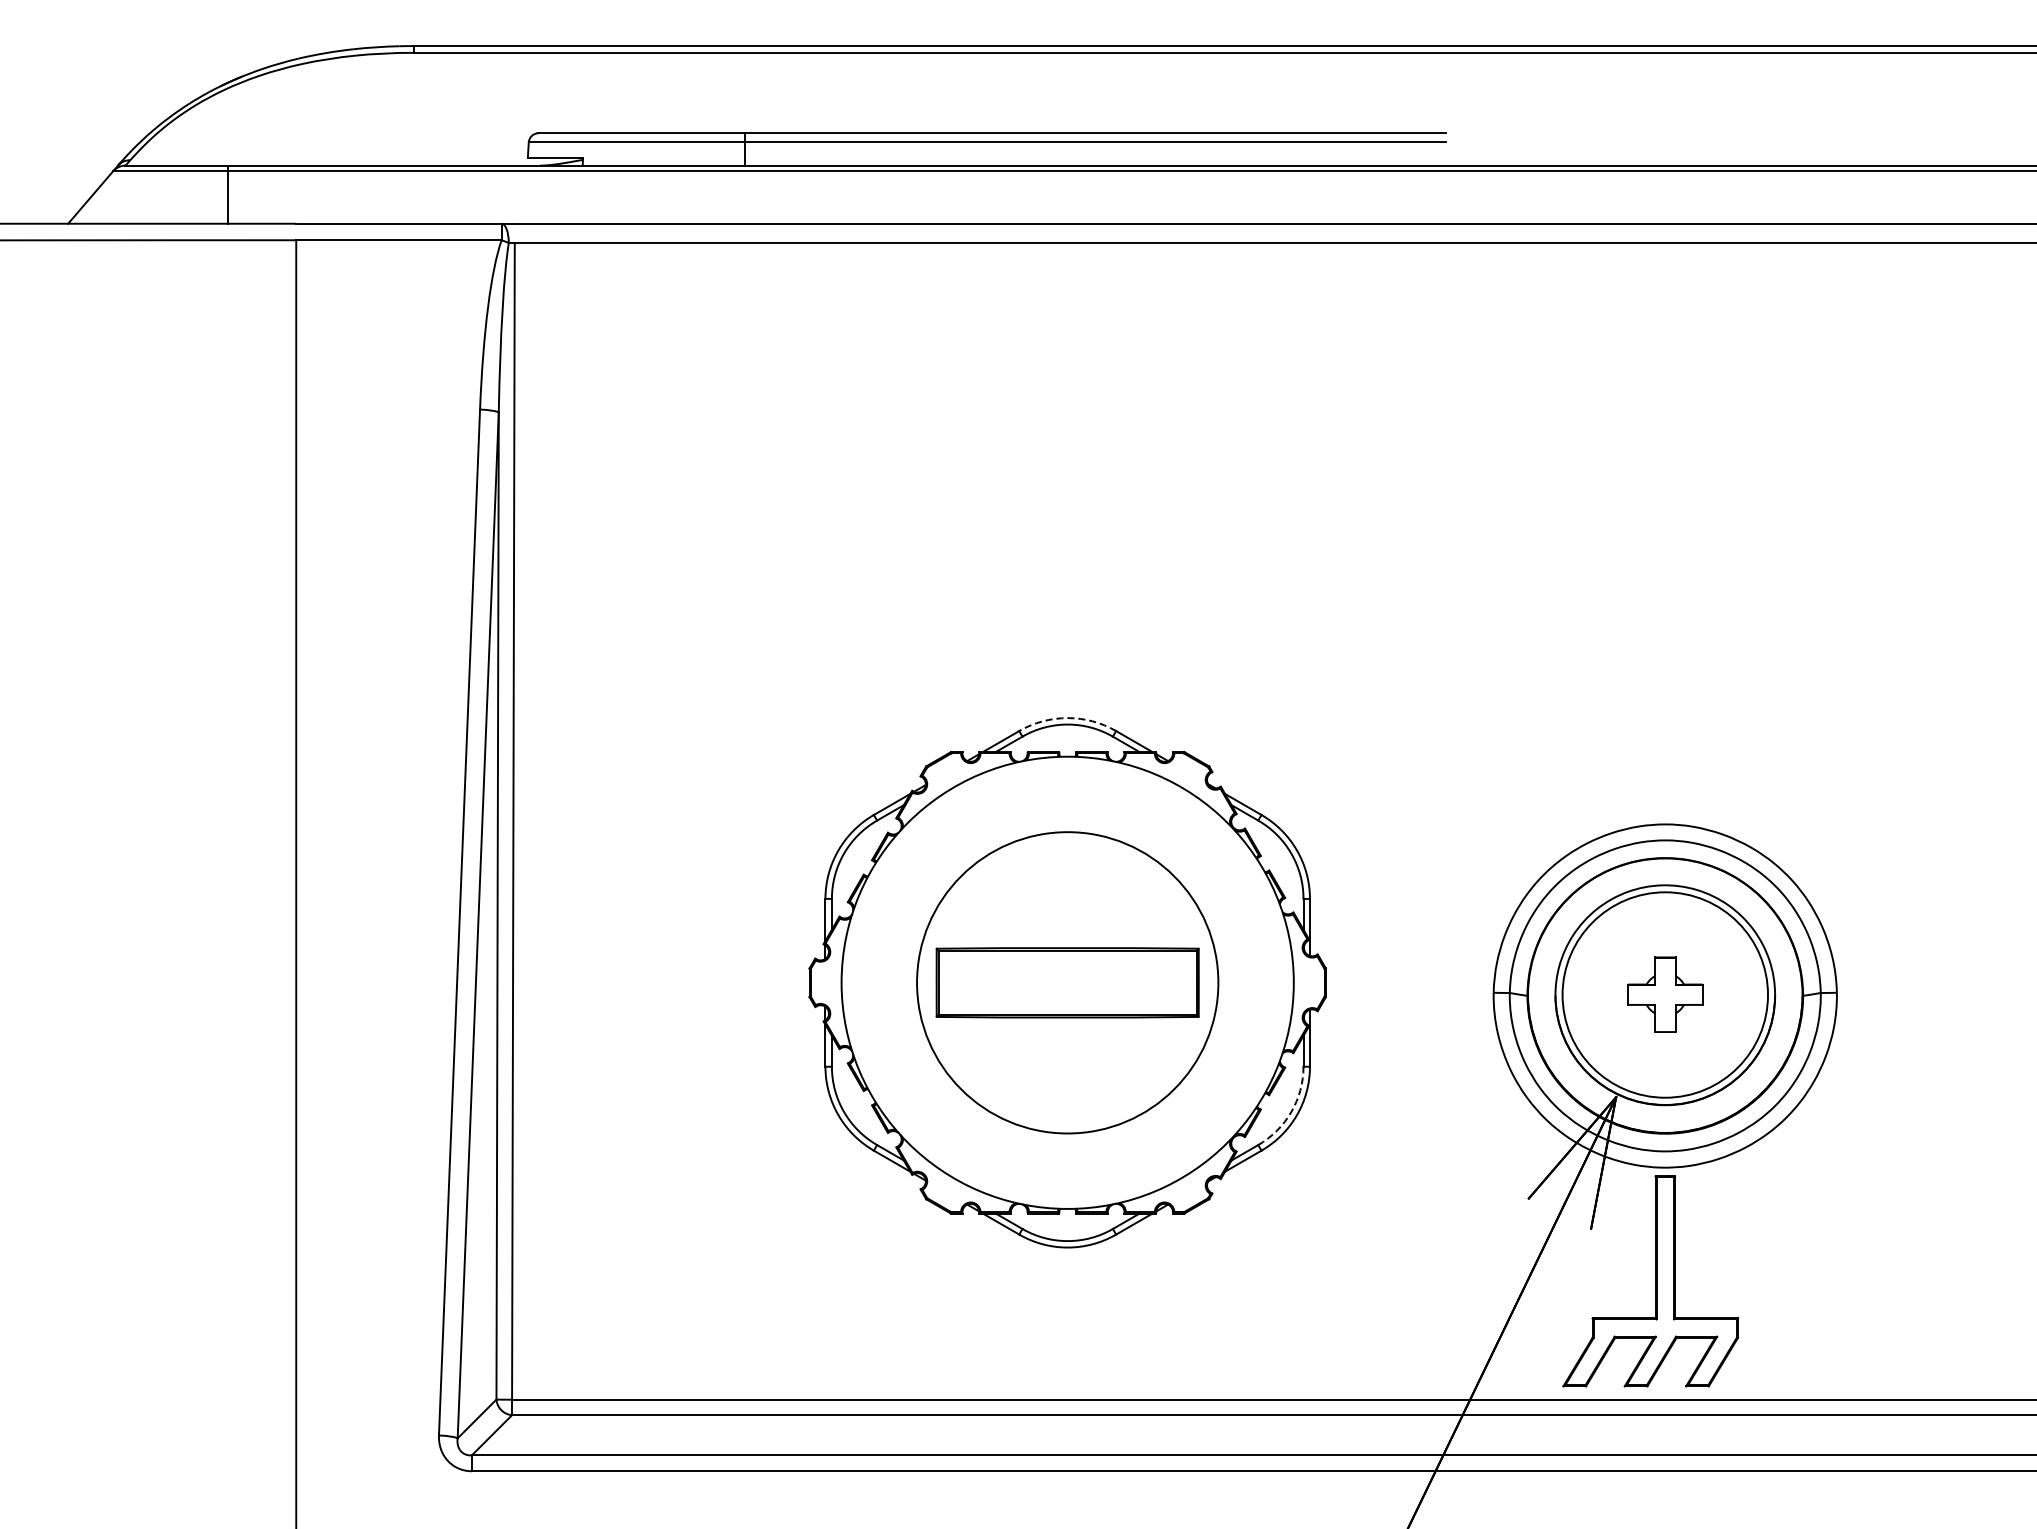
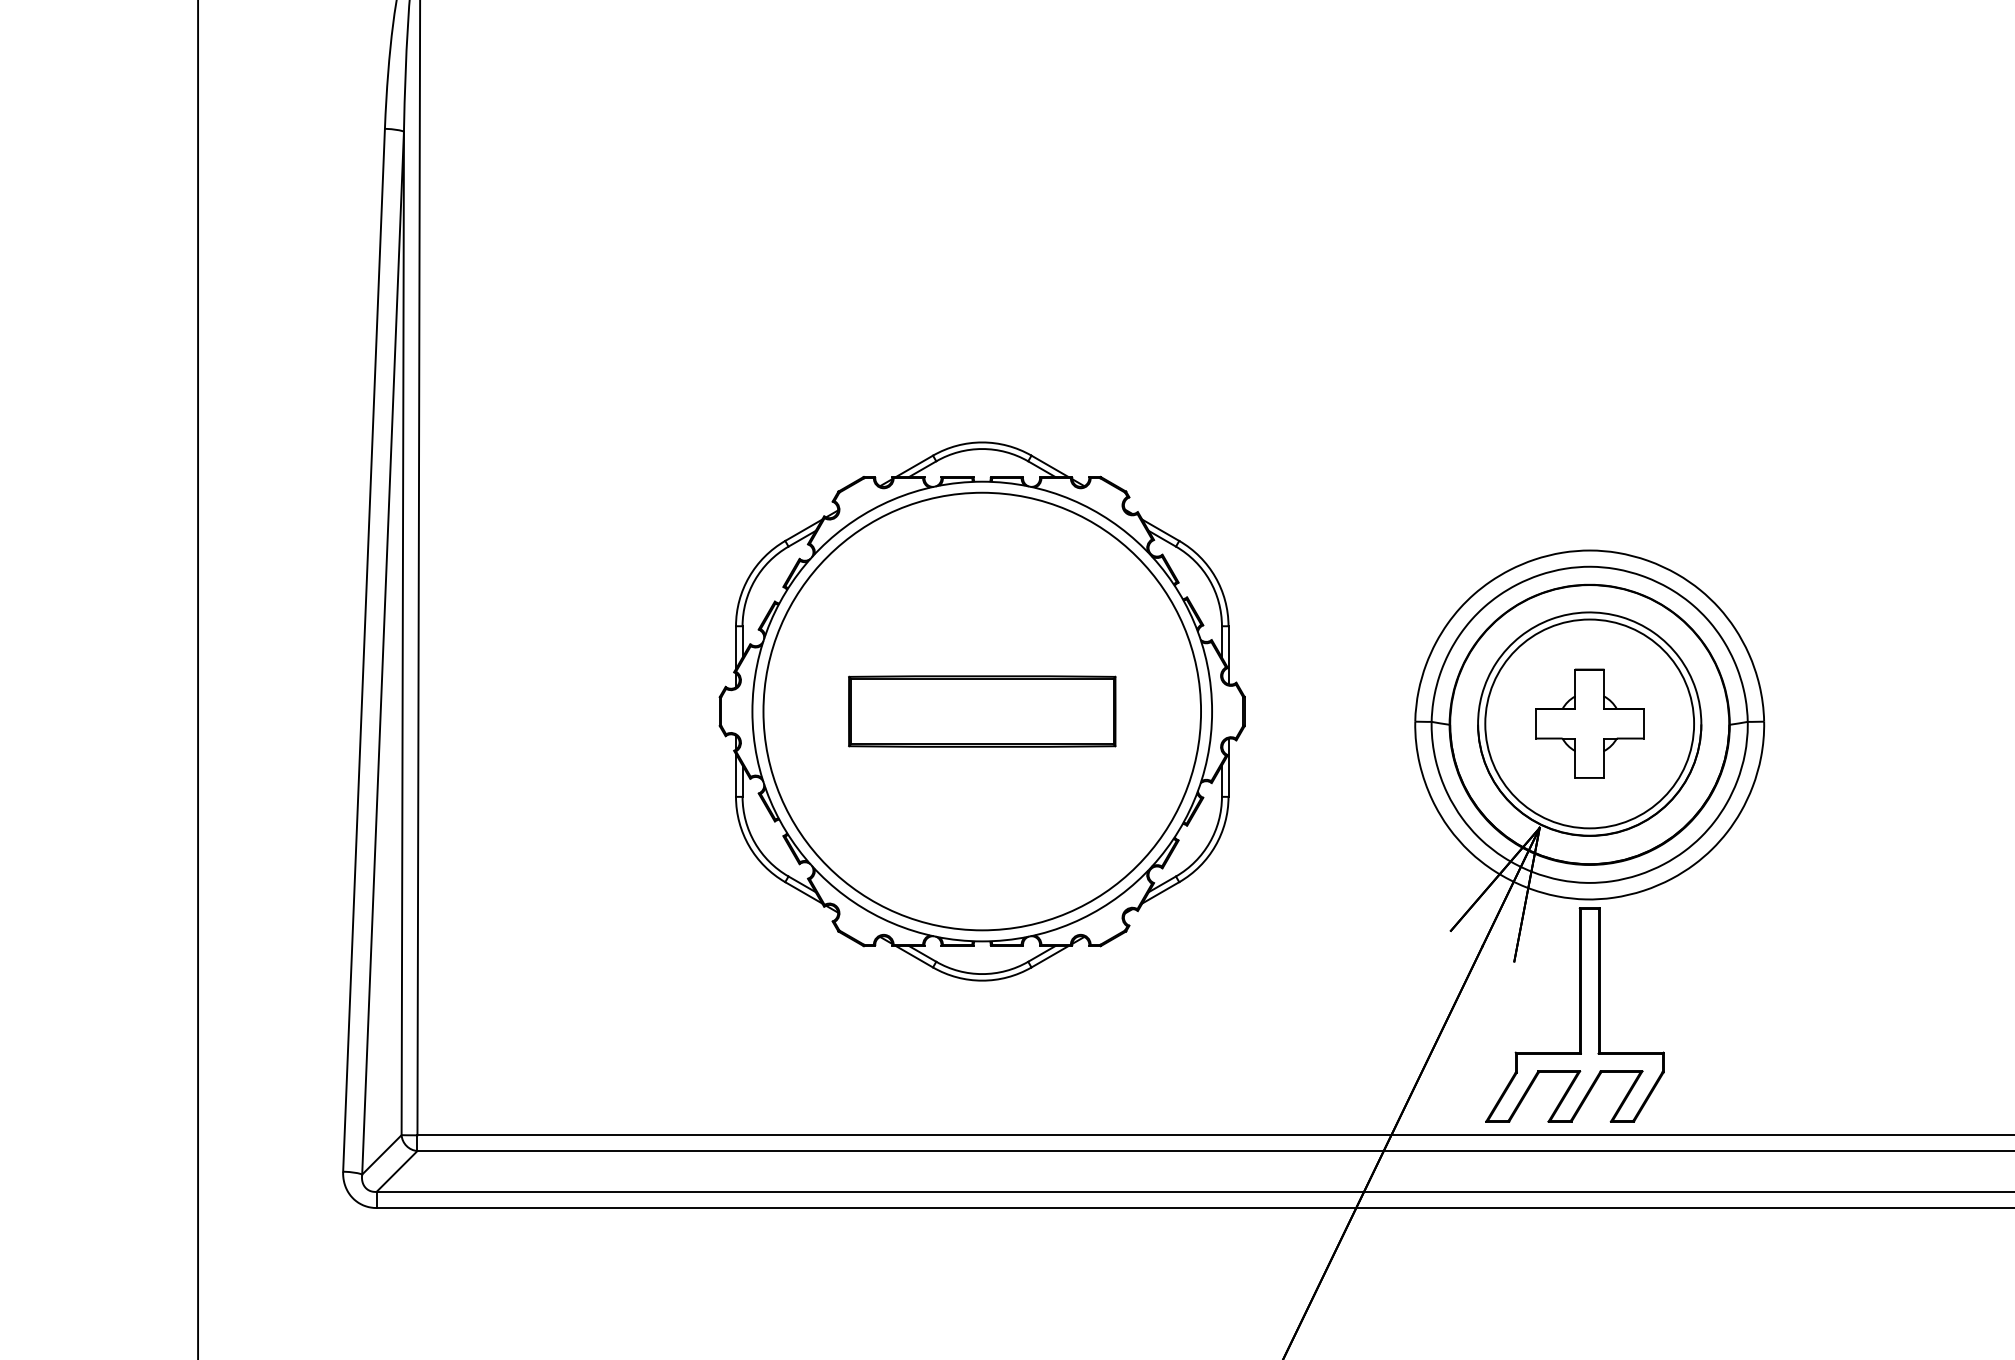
arc: (1067, 718) -> (982, 442), dashed -> solid
circle: (1067, 982) -> (982, 711), size x1.43
part: (1665, 994) -> (1589, 723), size x1.43
arc: (1291, 1111) -> (1209, 842), dashed -> solid

